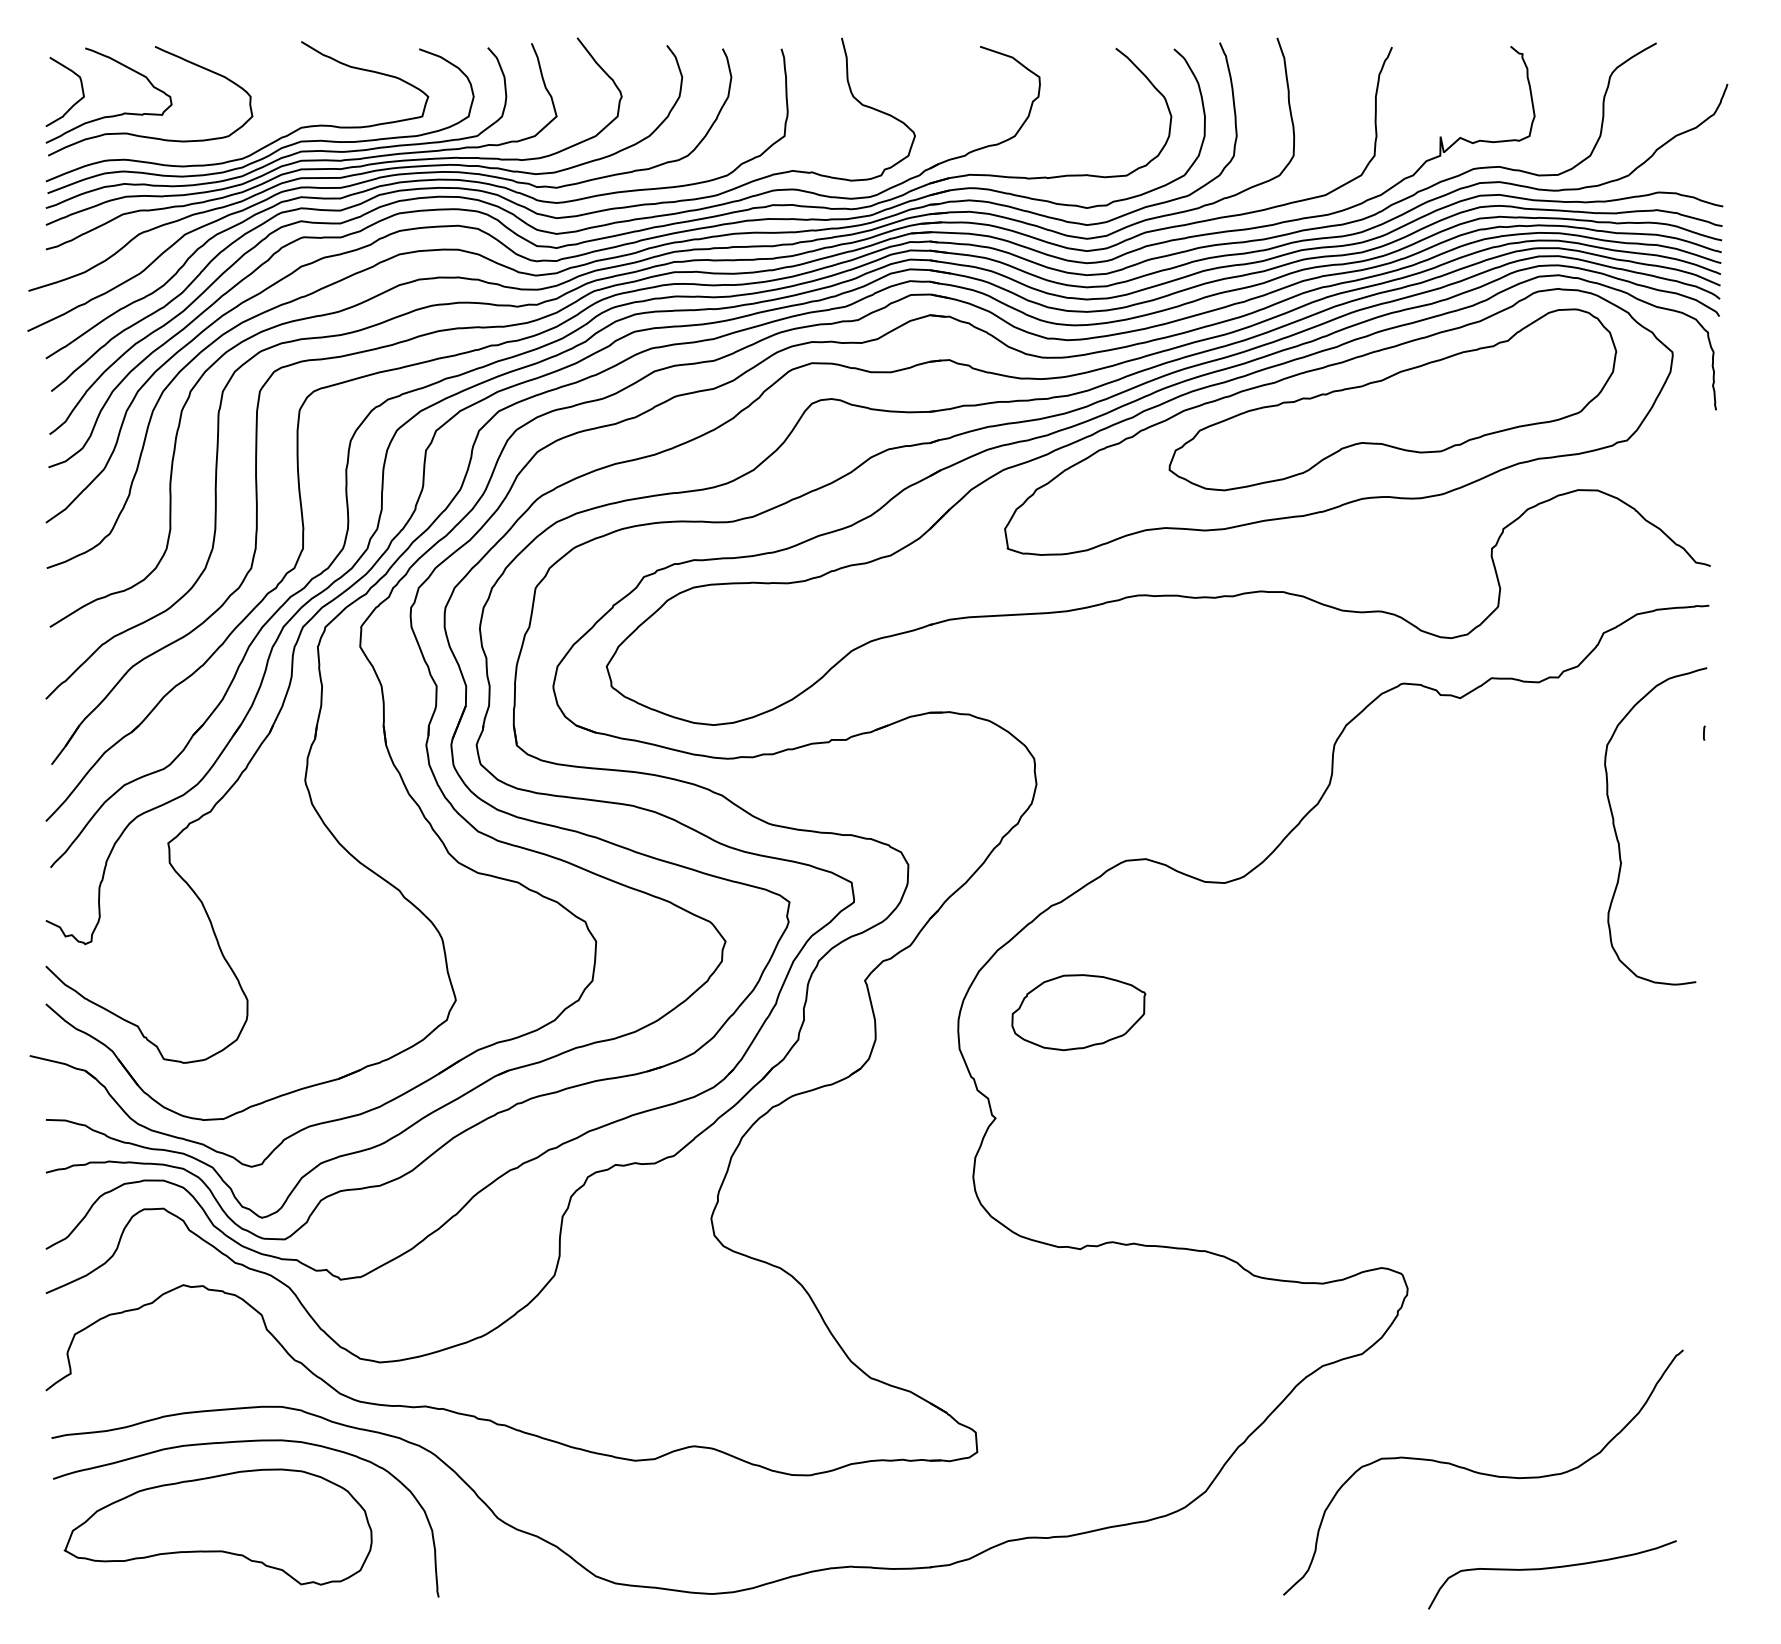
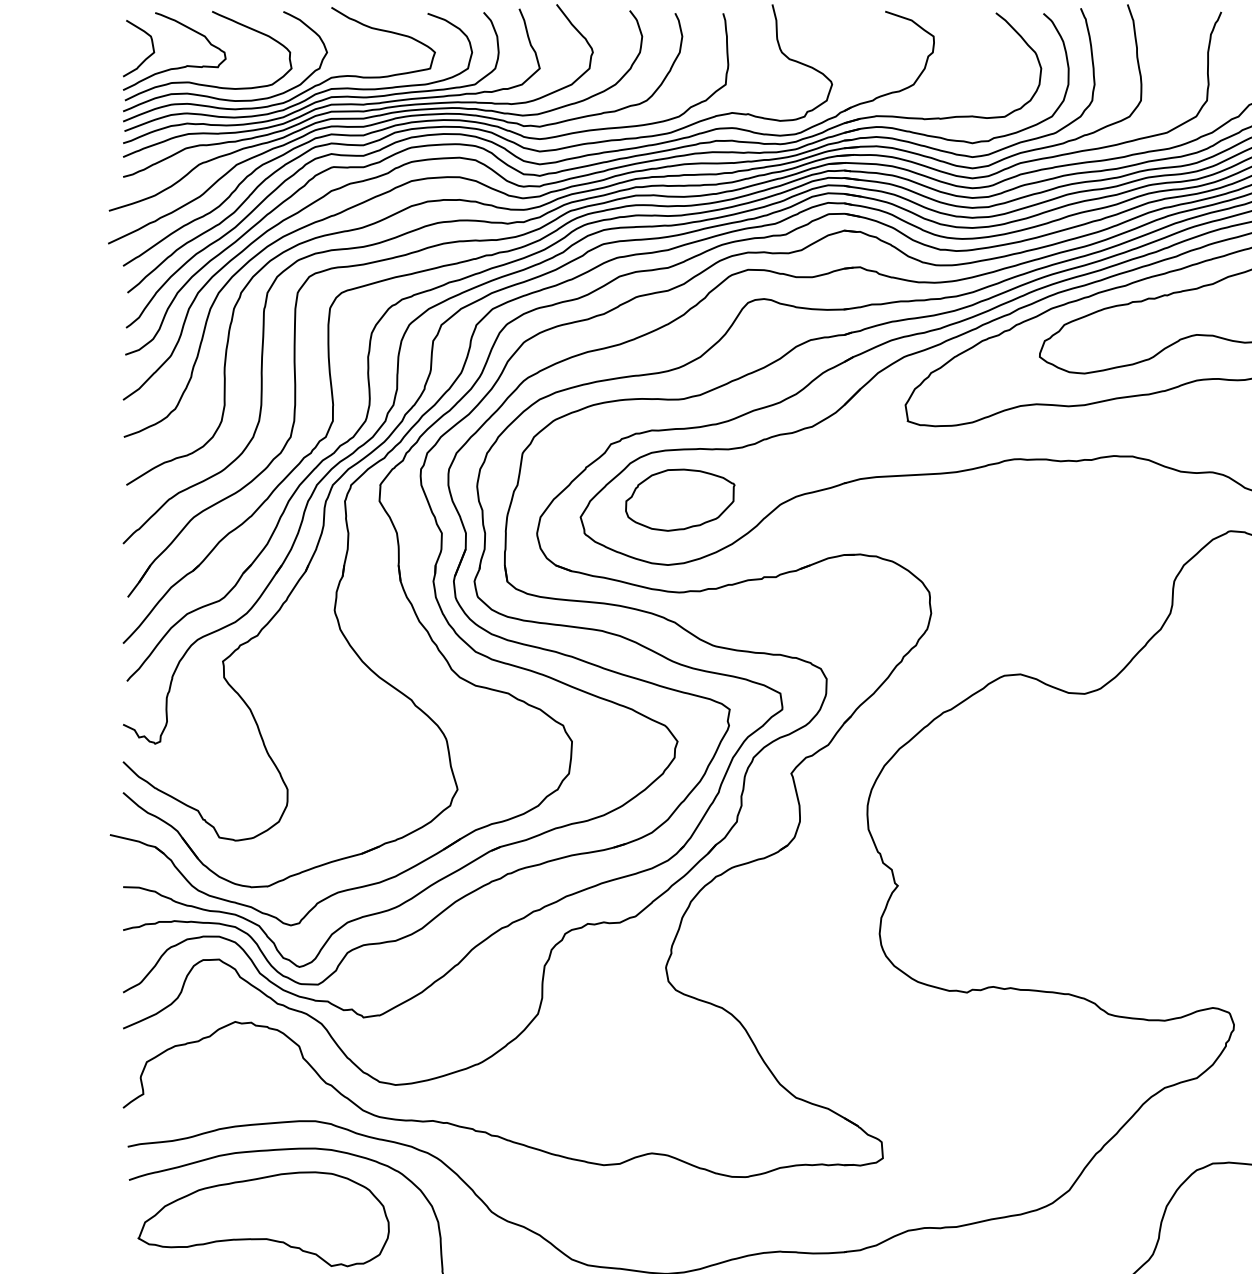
curve: (162, 152) -> (218, 97), added
part: (1078, 1012) -> (679, 500), moved

